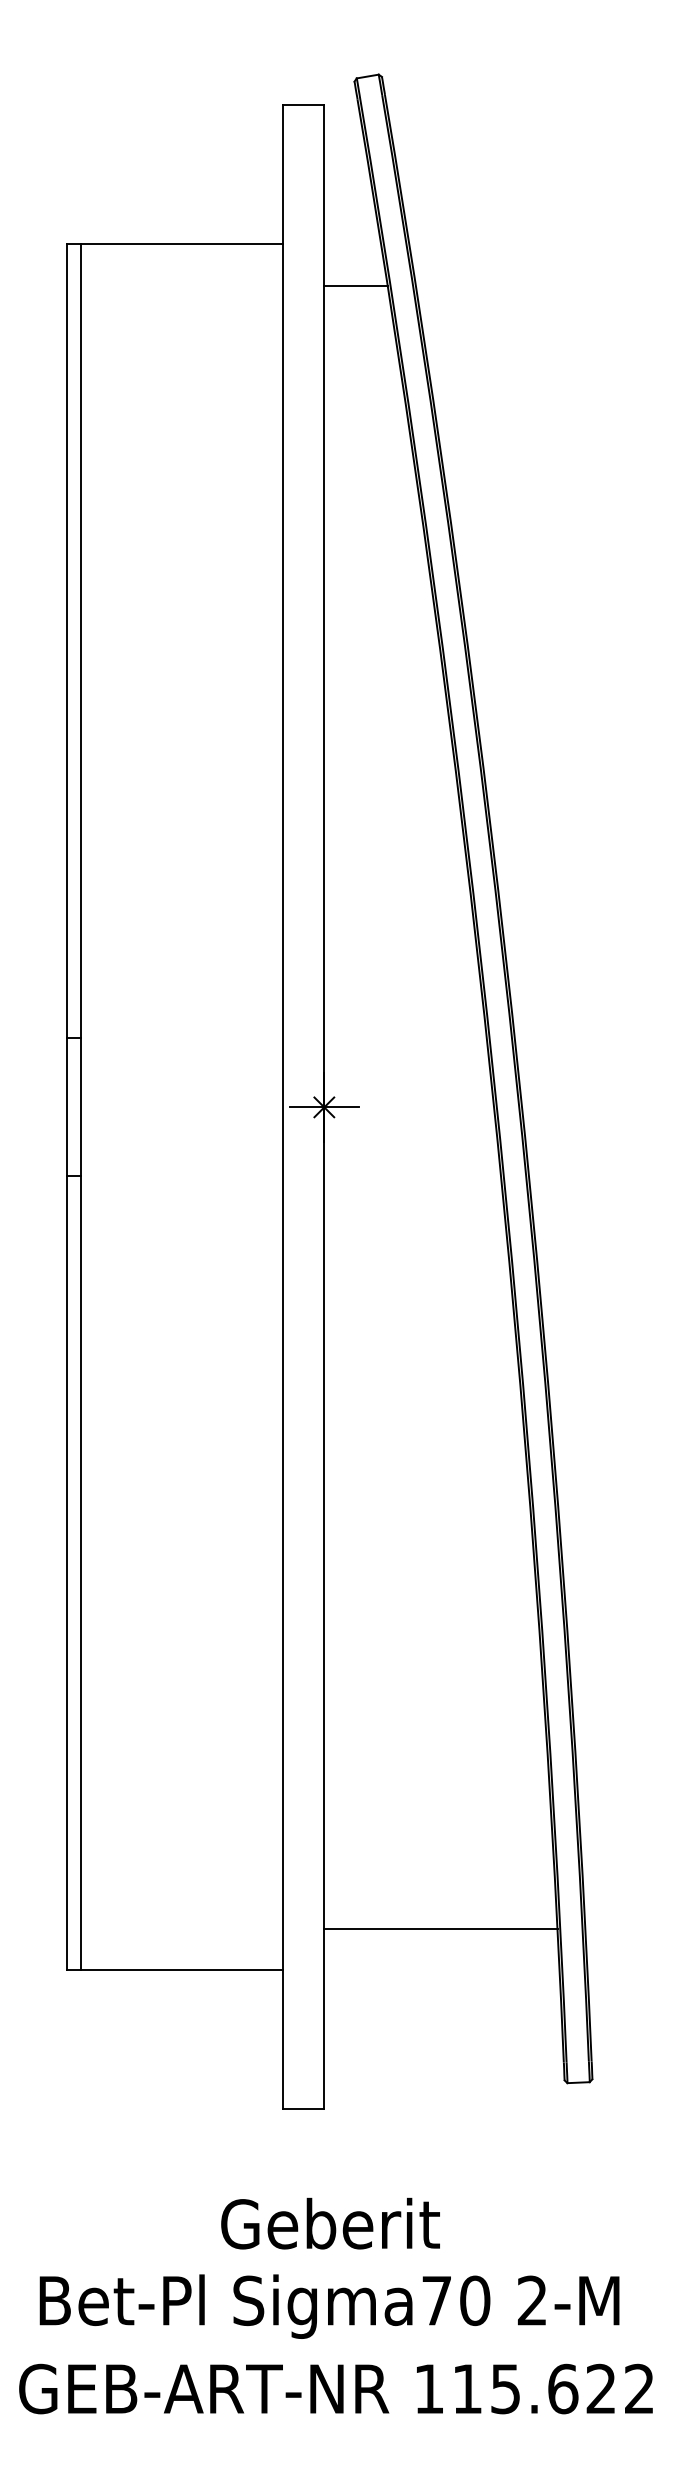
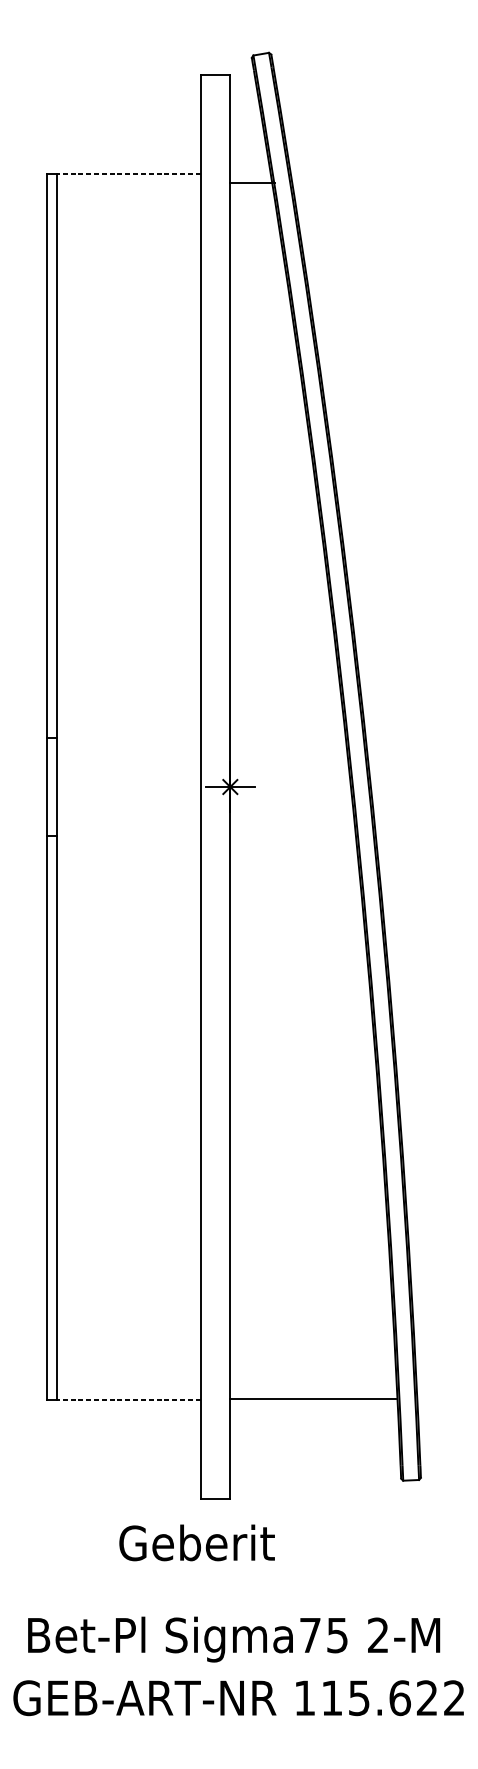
line: (181, 244) -> (128, 173), solid -> dashed
line: (355, 286) -> (252, 183), moved
line: (440, 1928) -> (312, 1399), moved
line: (181, 1970) -> (128, 1400), solid -> dashed
text: (330, 2223) -> (197, 1542), moved
text: (475, 2300) -> (337, 1635), Sigma70 -> Sigma75

